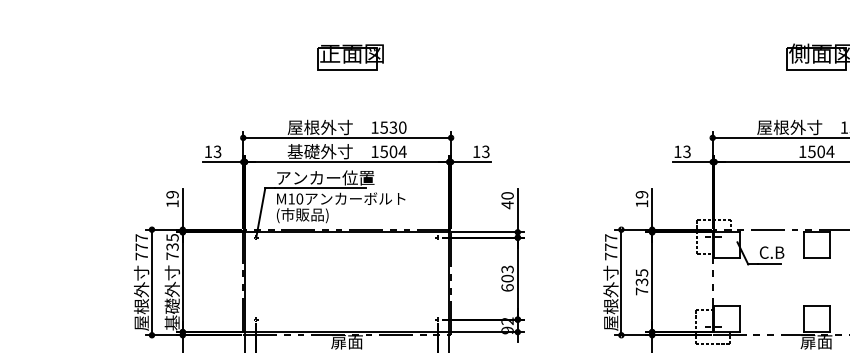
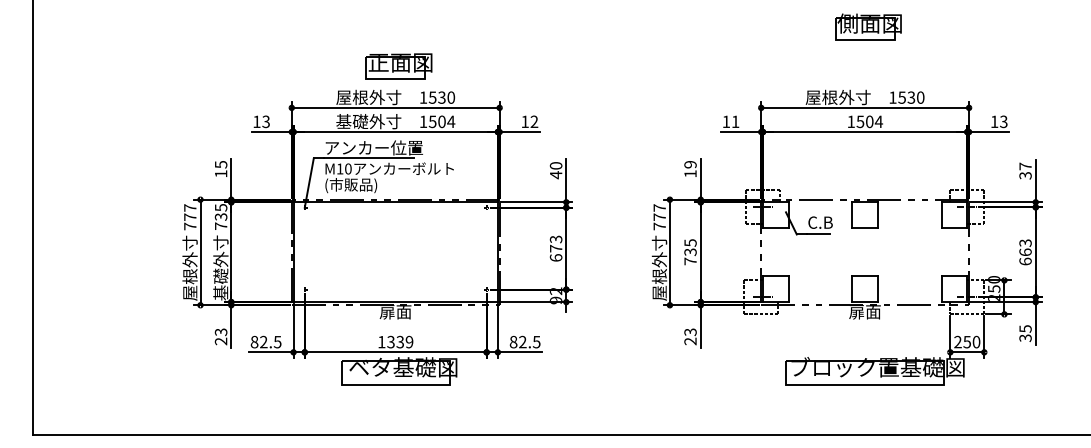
part: (349, 57) -> (398, 66), moved
text: (686, 151) -> (735, 121), 13 -> 11
text: (485, 152) -> (534, 122), 13 -> 12
text: (171, 194) -> (220, 164), 19 -> 15
text: (506, 278) -> (555, 248), 603 -> 673

